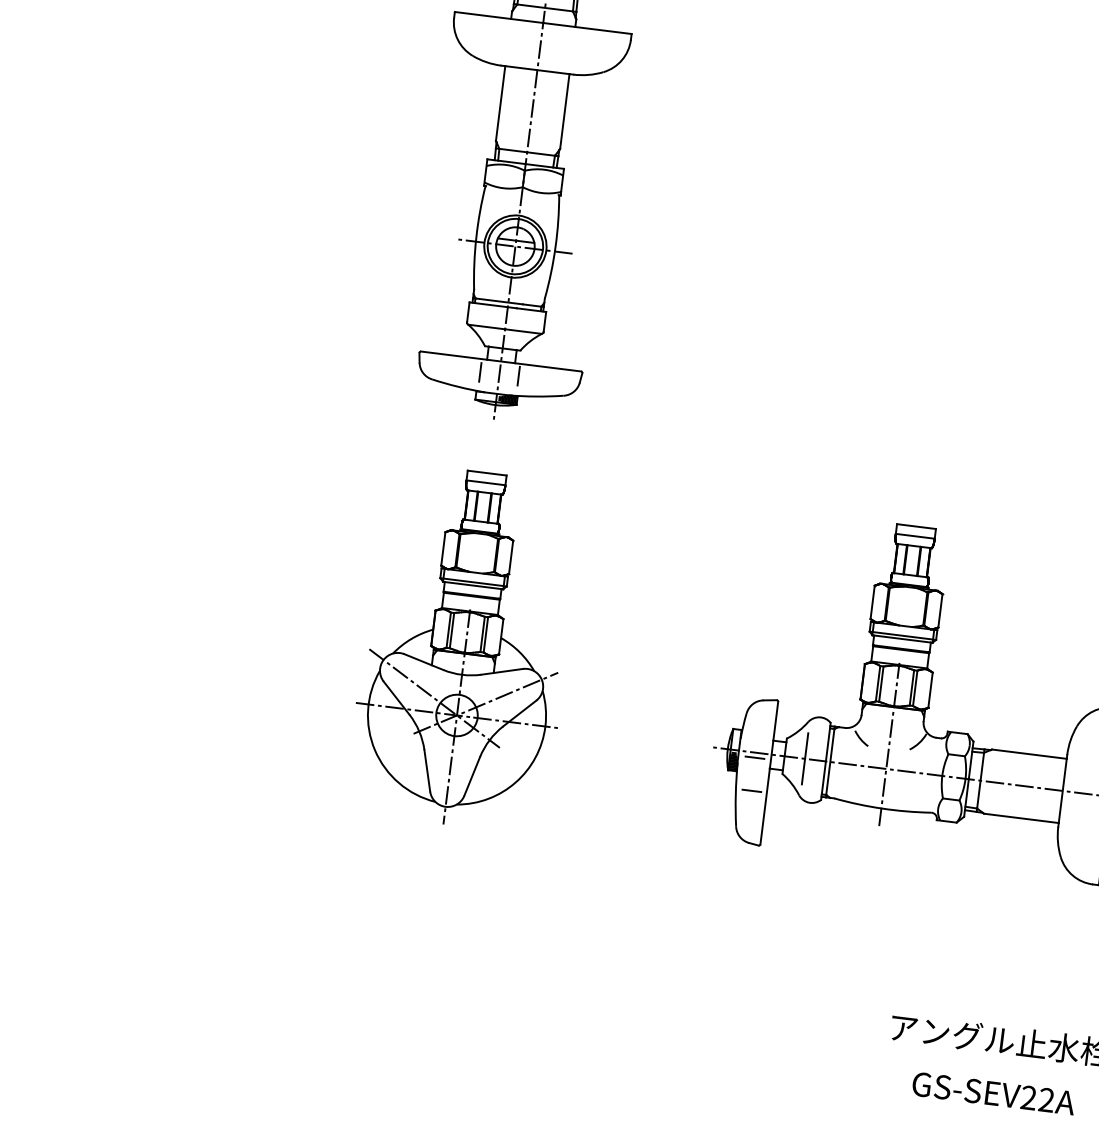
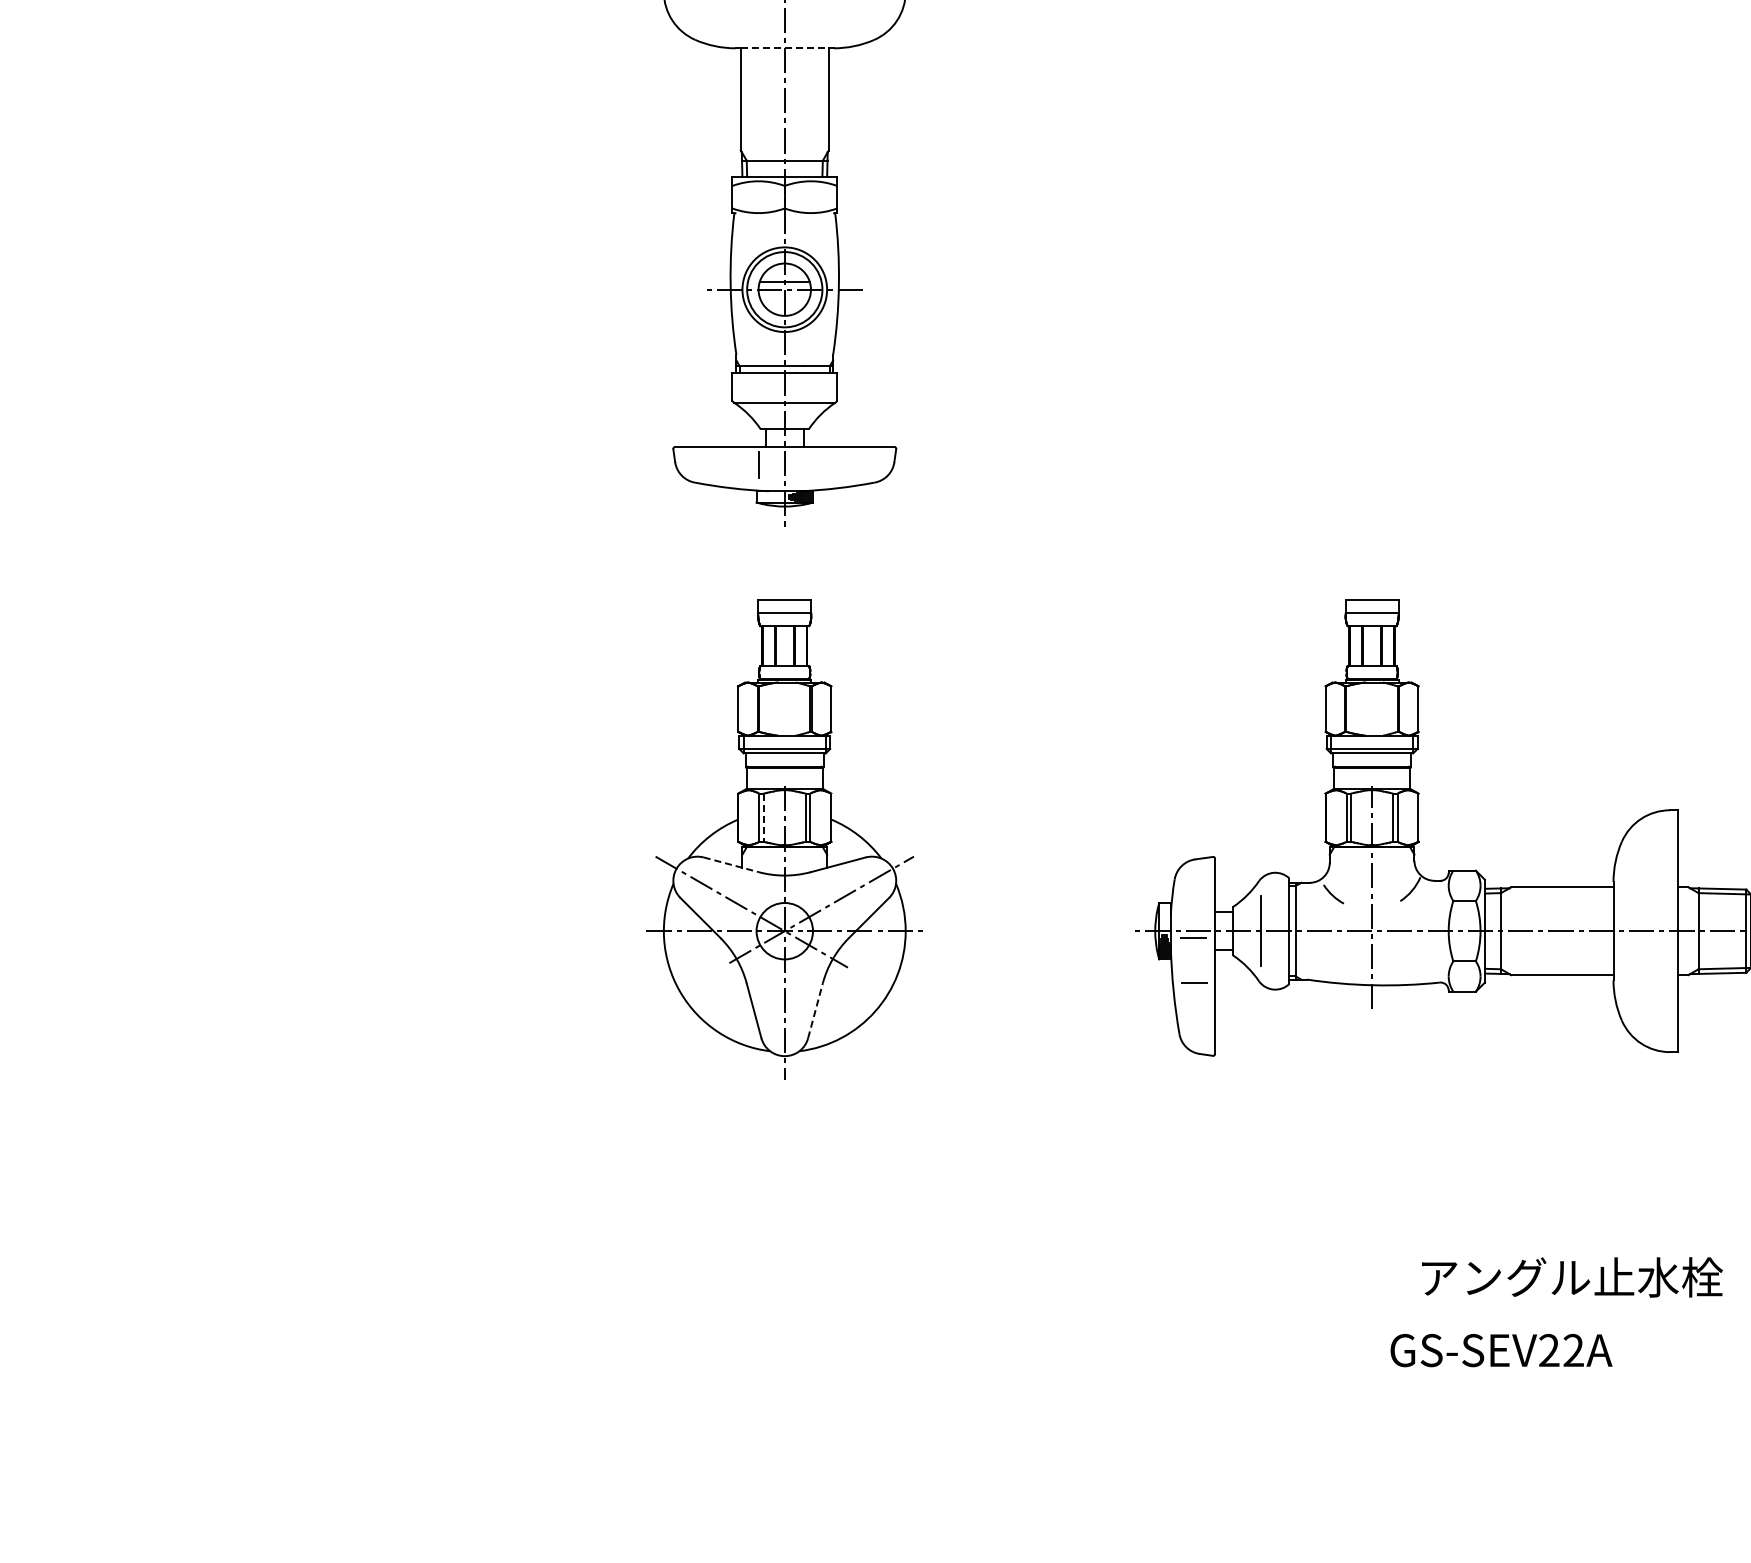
line: (537, 70) -> (784, 48), solid -> dashed
line: (518, 375) -> (810, 463), removed
line: (451, 631) -> (763, 818), solid -> dashed
line: (424, 661) -> (731, 864), solid -> dashed
line: (472, 776) -> (815, 1010), solid -> dashed
text: (993, 1093) -> (1501, 1350), moved

